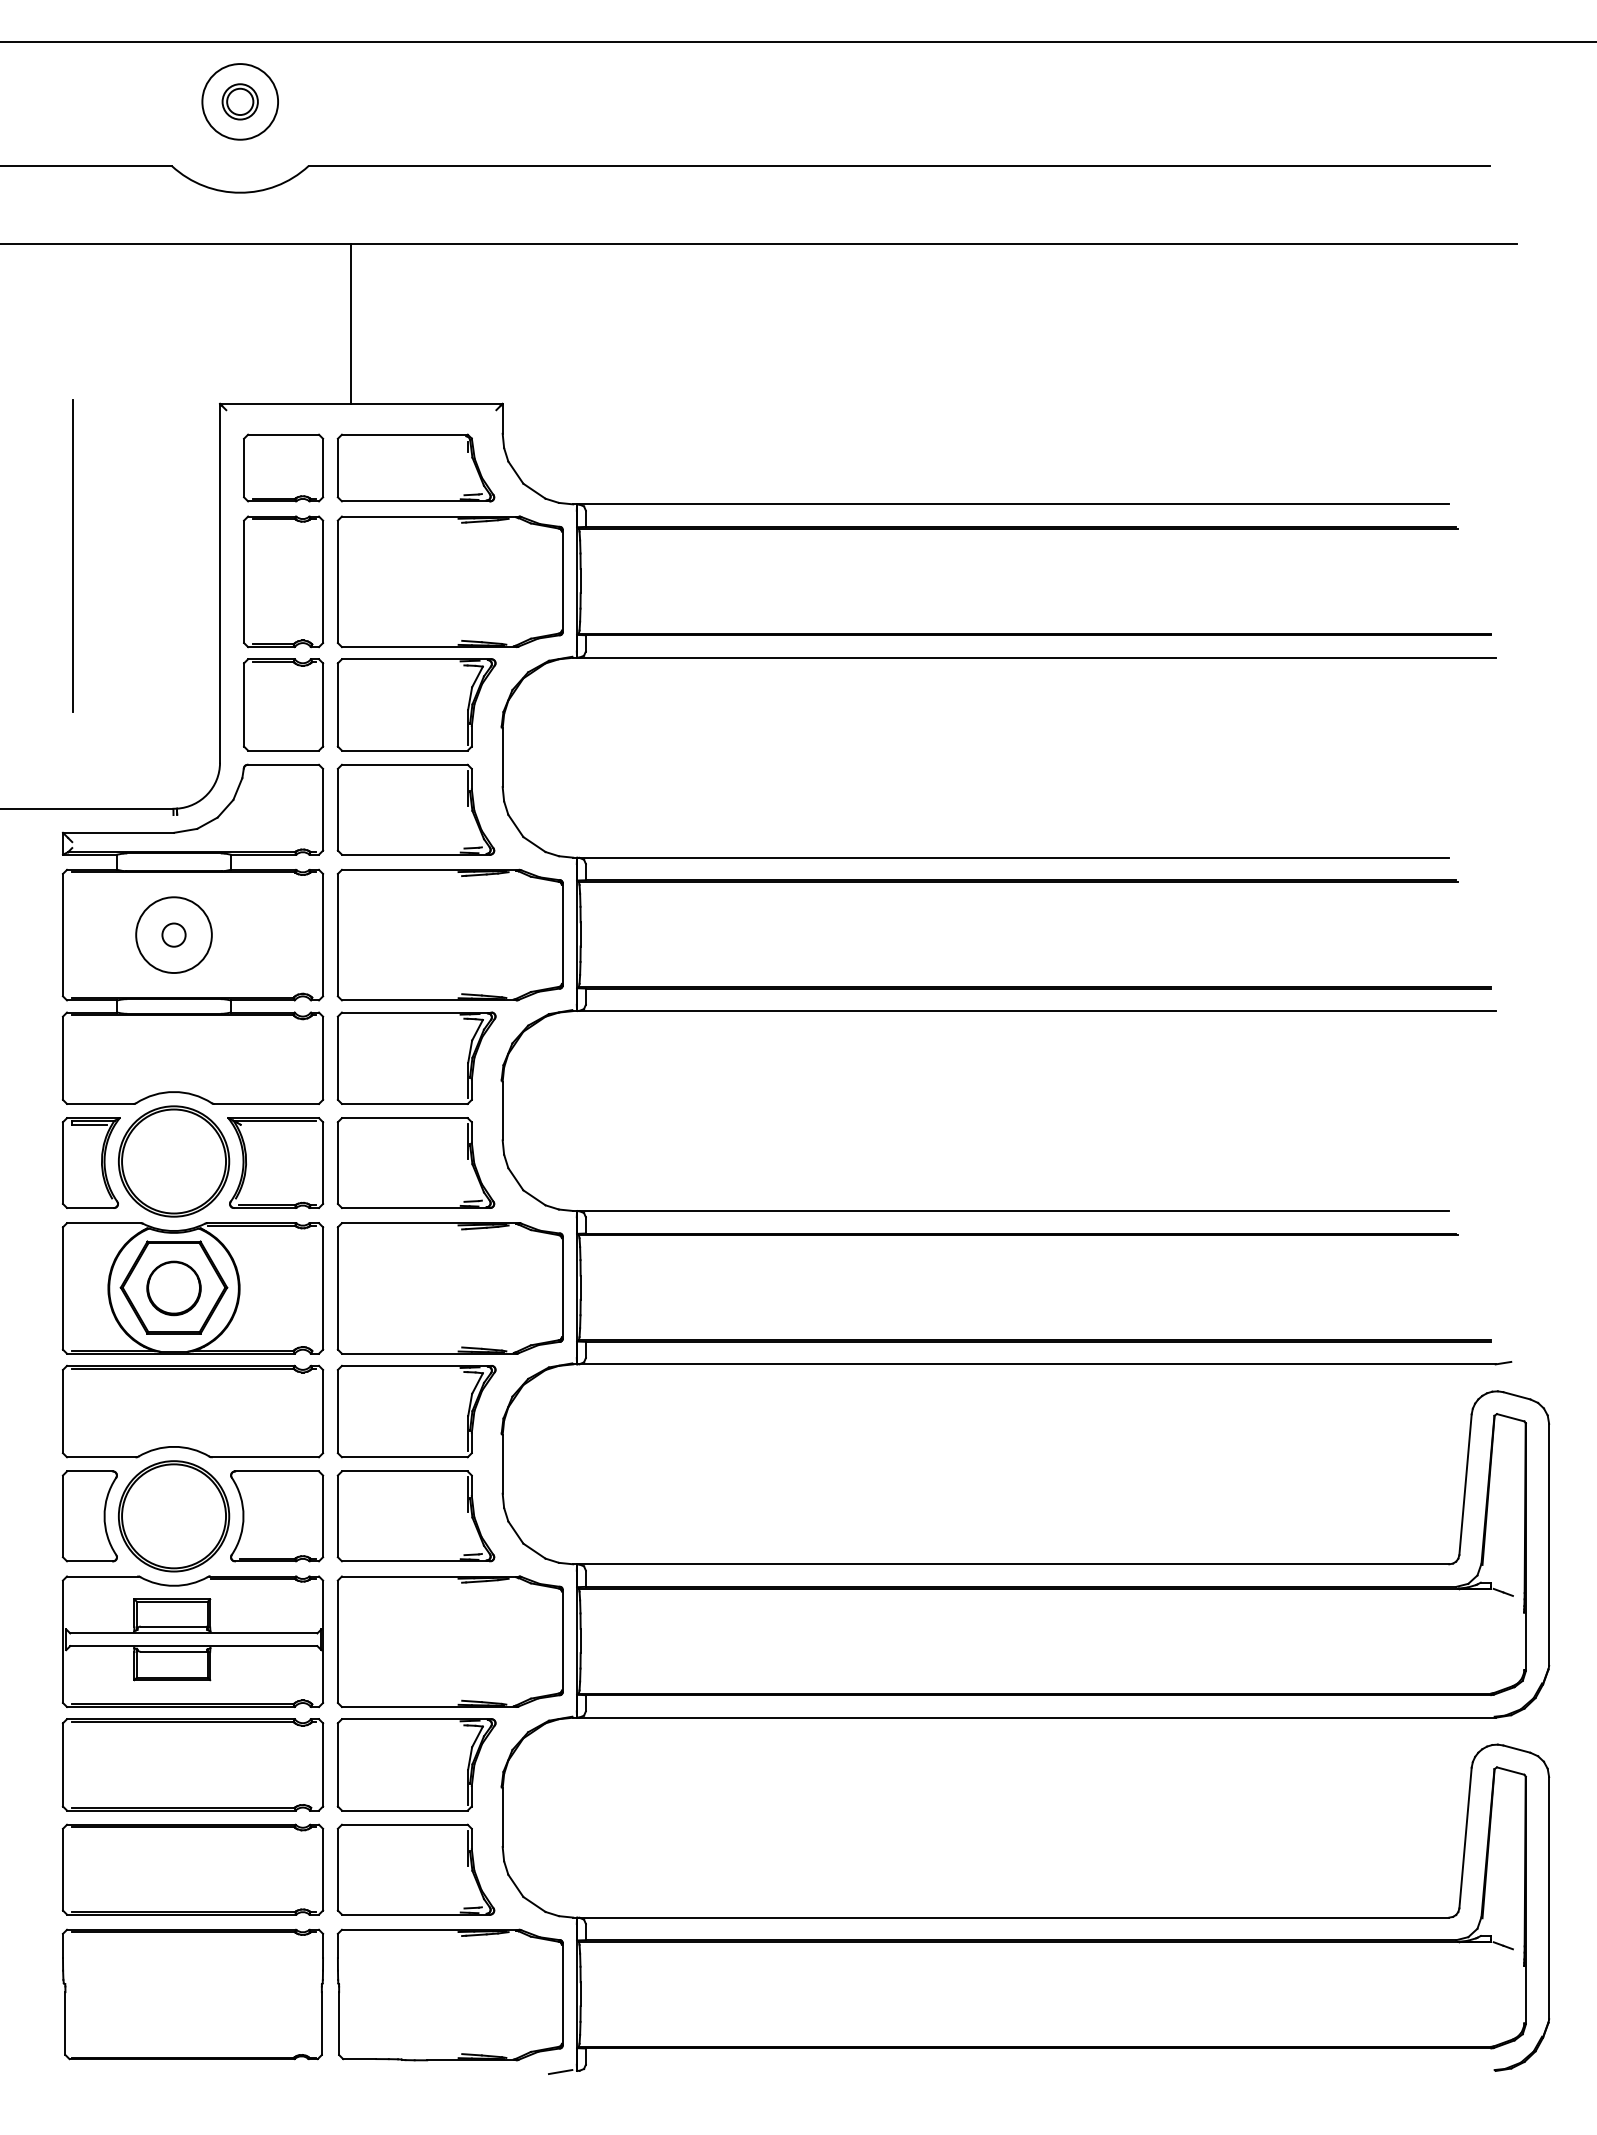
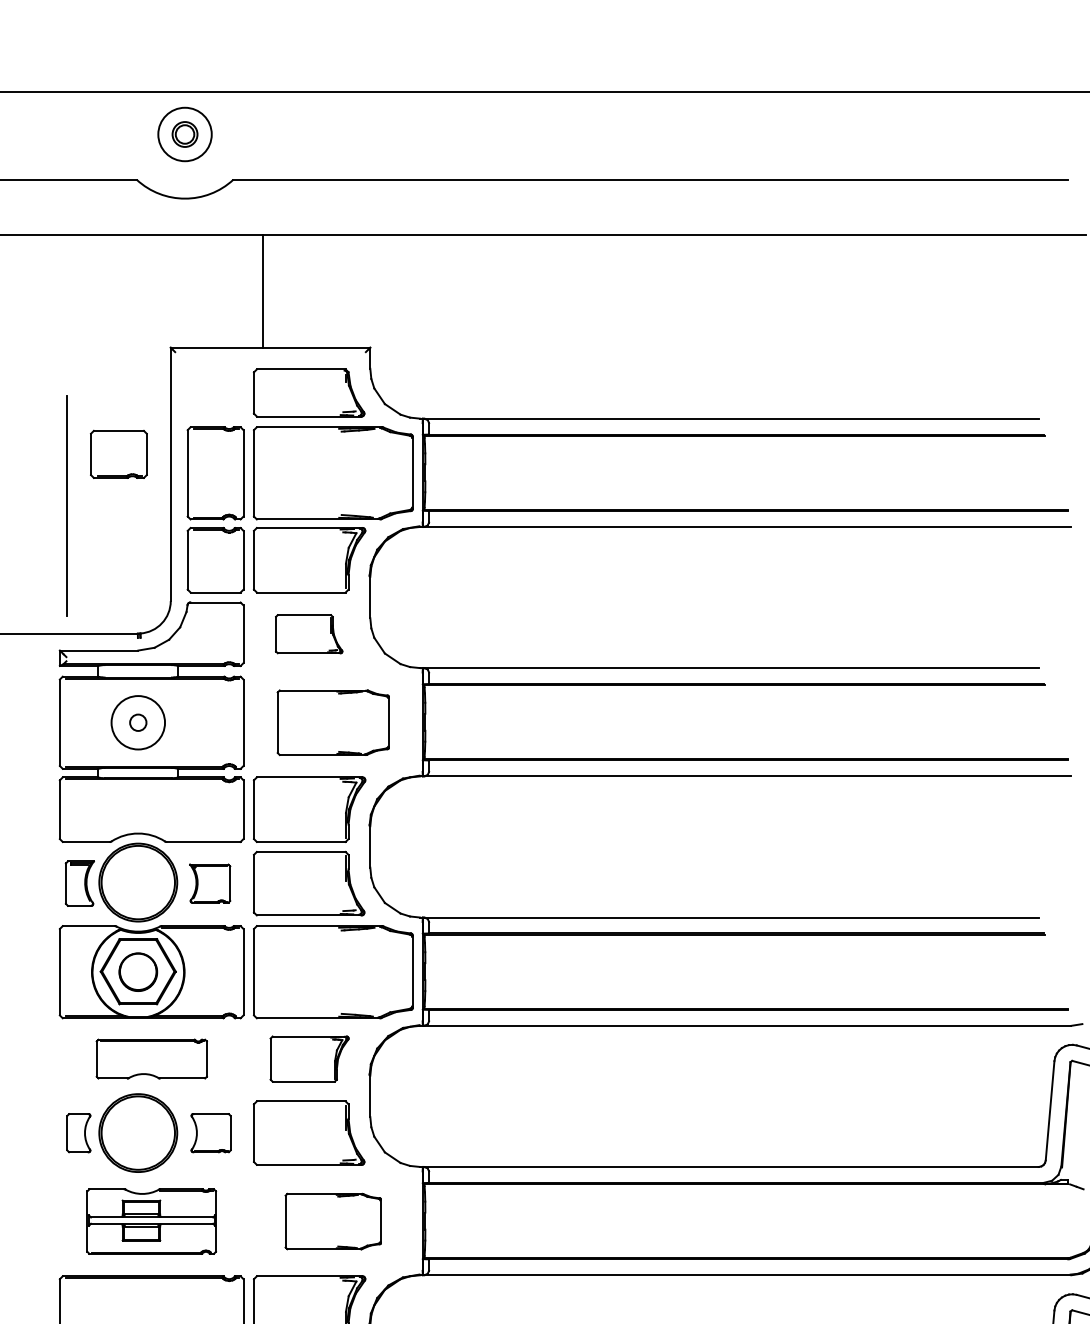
part: (283, 467) -> (118, 454), moved
line: (72, 555) -> (66, 505), moved
part: (415, 809) -> (308, 634), size x0.6
part: (449, 934) -> (332, 722), size x0.7
part: (91, 1162) -> (80, 883), size x0.7
part: (275, 1162) -> (209, 883), size x0.6
part: (193, 1411) -> (152, 1059), size x0.6
part: (416, 1411) -> (309, 1059), size x0.7
part: (89, 1516) -> (78, 1133), size x0.6
part: (277, 1516) -> (211, 1133), size x0.6
part: (192, 1641) -> (151, 1221), size x0.7
part: (449, 1641) -> (332, 1221), size x0.6

